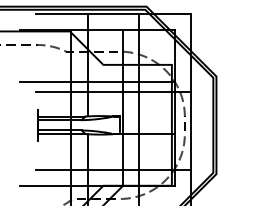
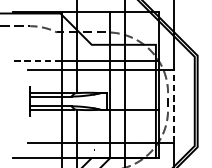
line: (45, 82) -> (37, 61), solid -> dashed
line: (191, 130) -> (174, 106), solid -> dashed

